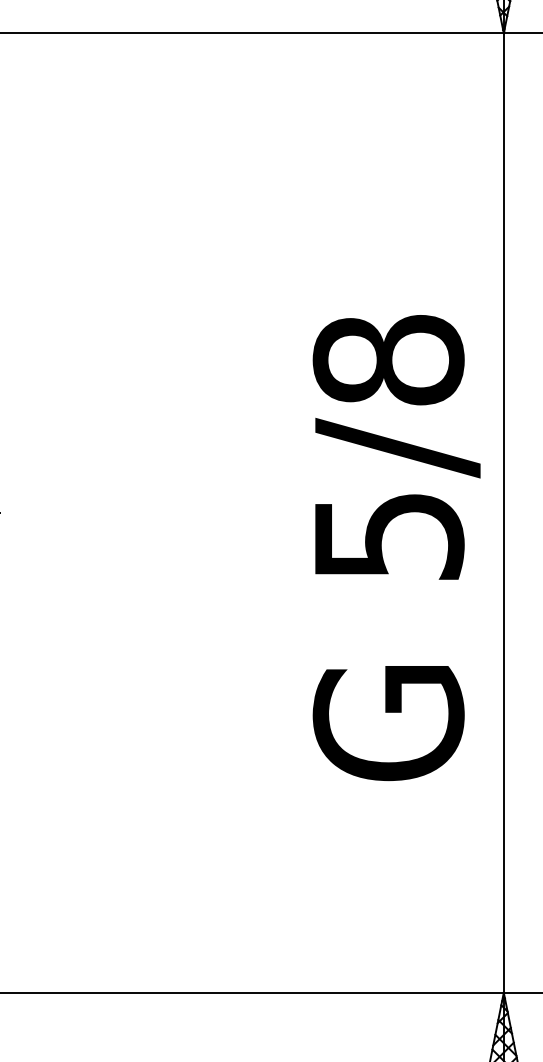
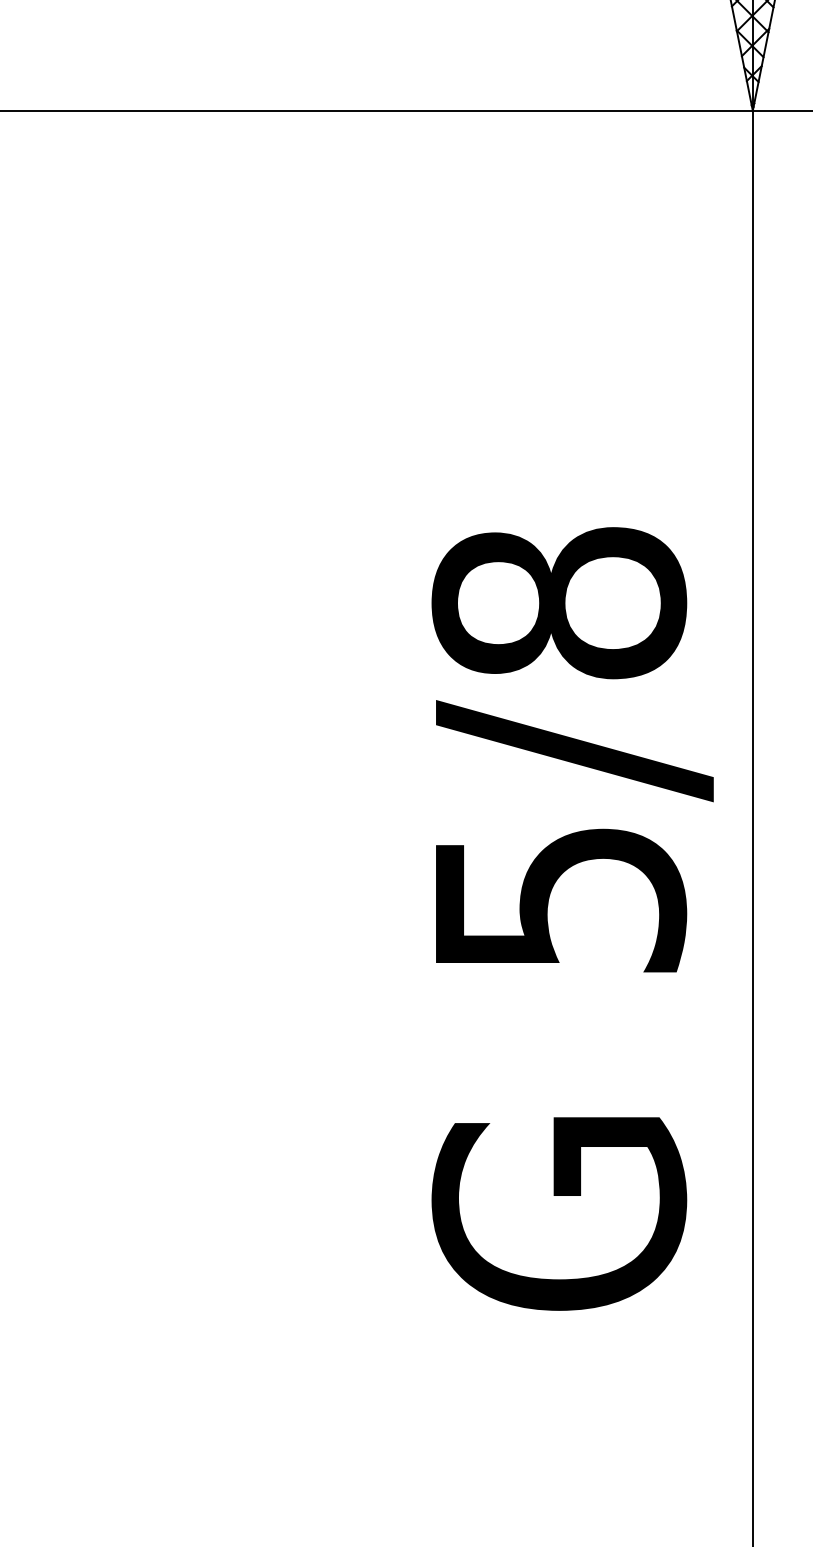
text: (396, 547) -> (572, 918), moved

